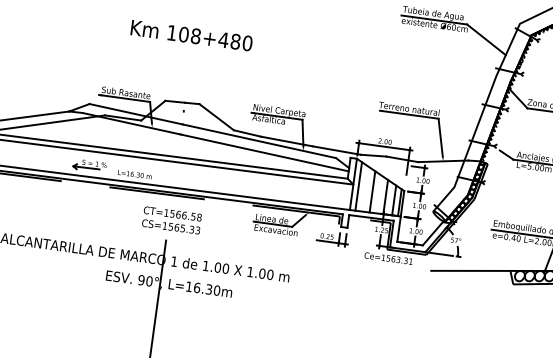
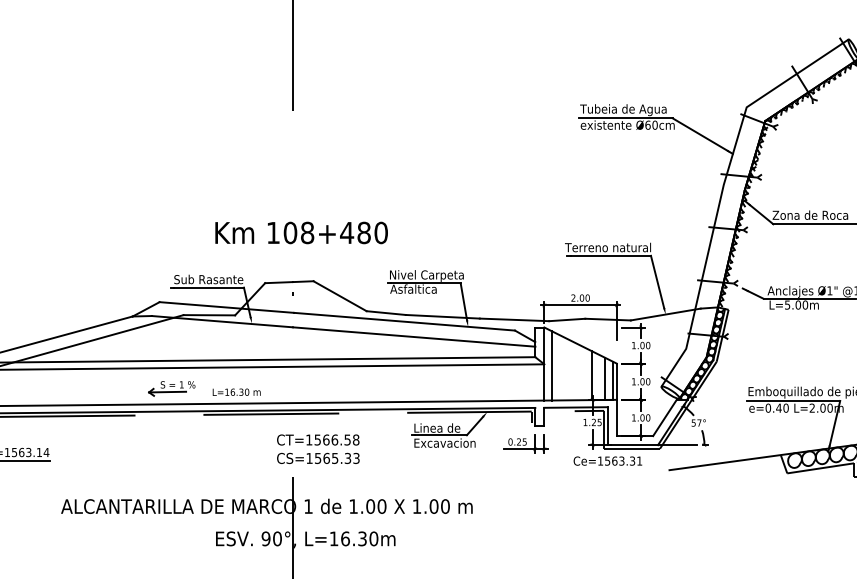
text: (191, 35) -> (301, 232), moved
line: (372, 191) -> (572, 370), removed
text: (172, 219) -> (318, 448), moved

